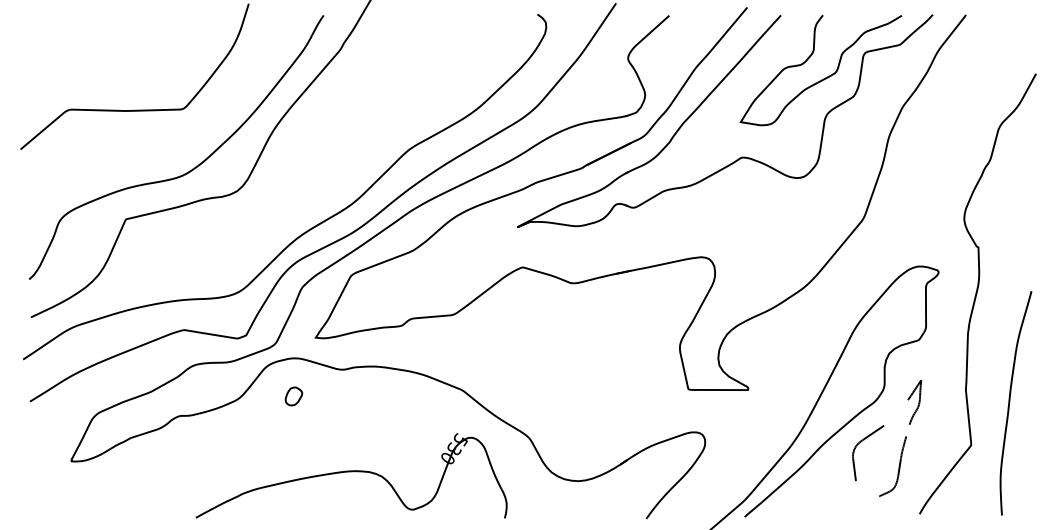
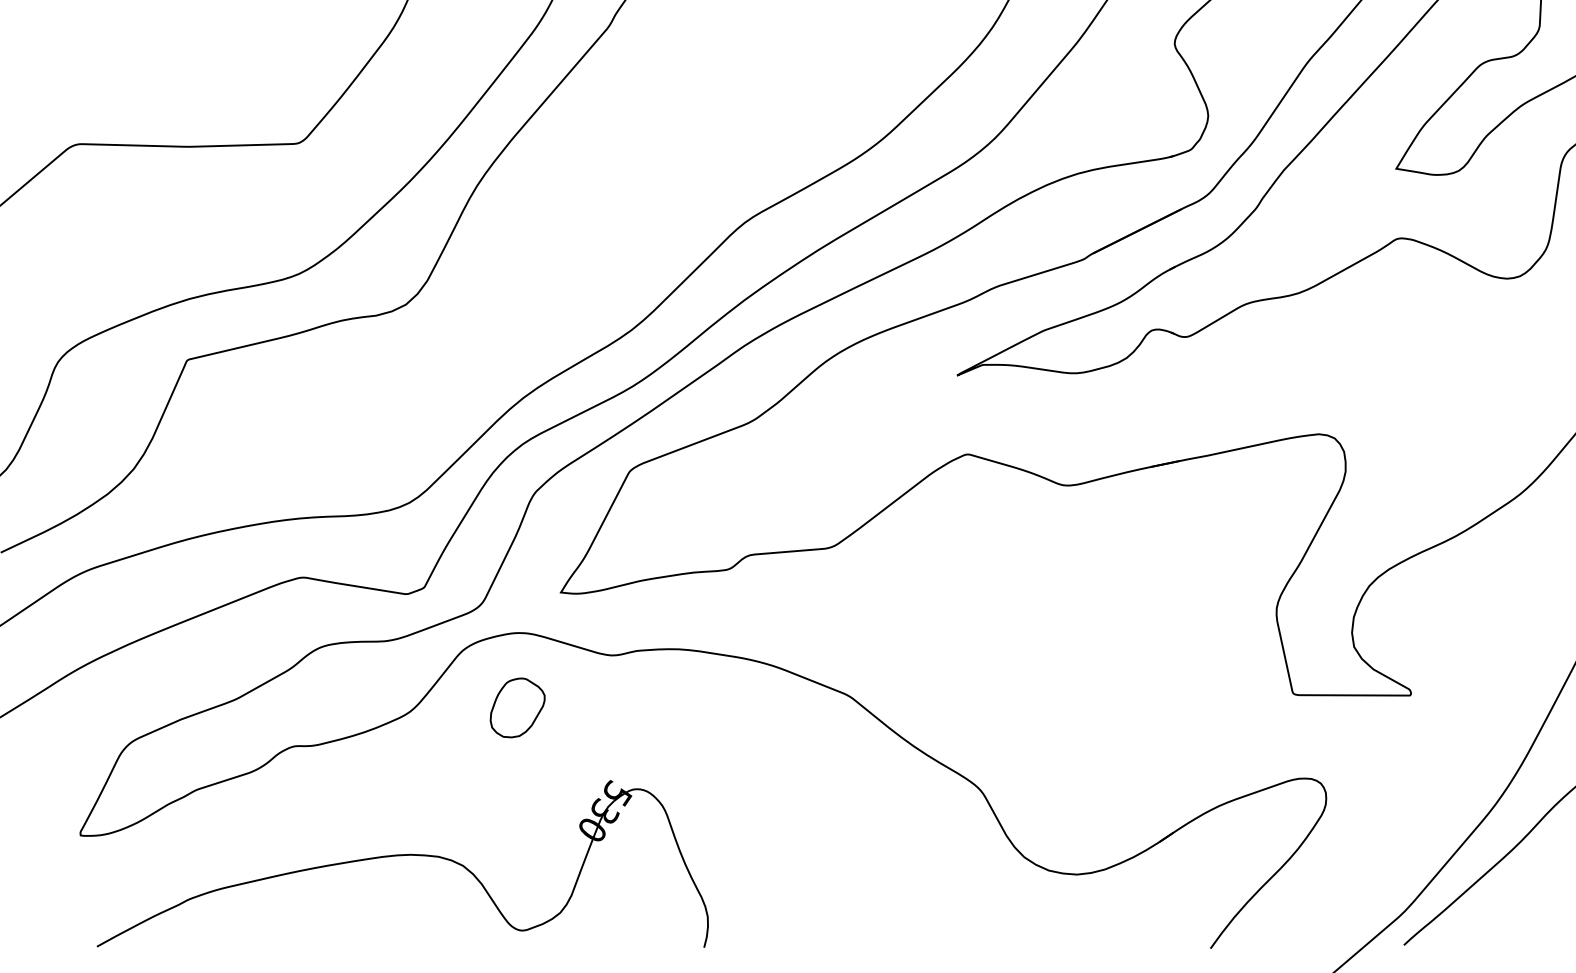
part: (293, 396) -> (516, 708), size x1.67
part: (351, 475) -> (402, 863), moved

